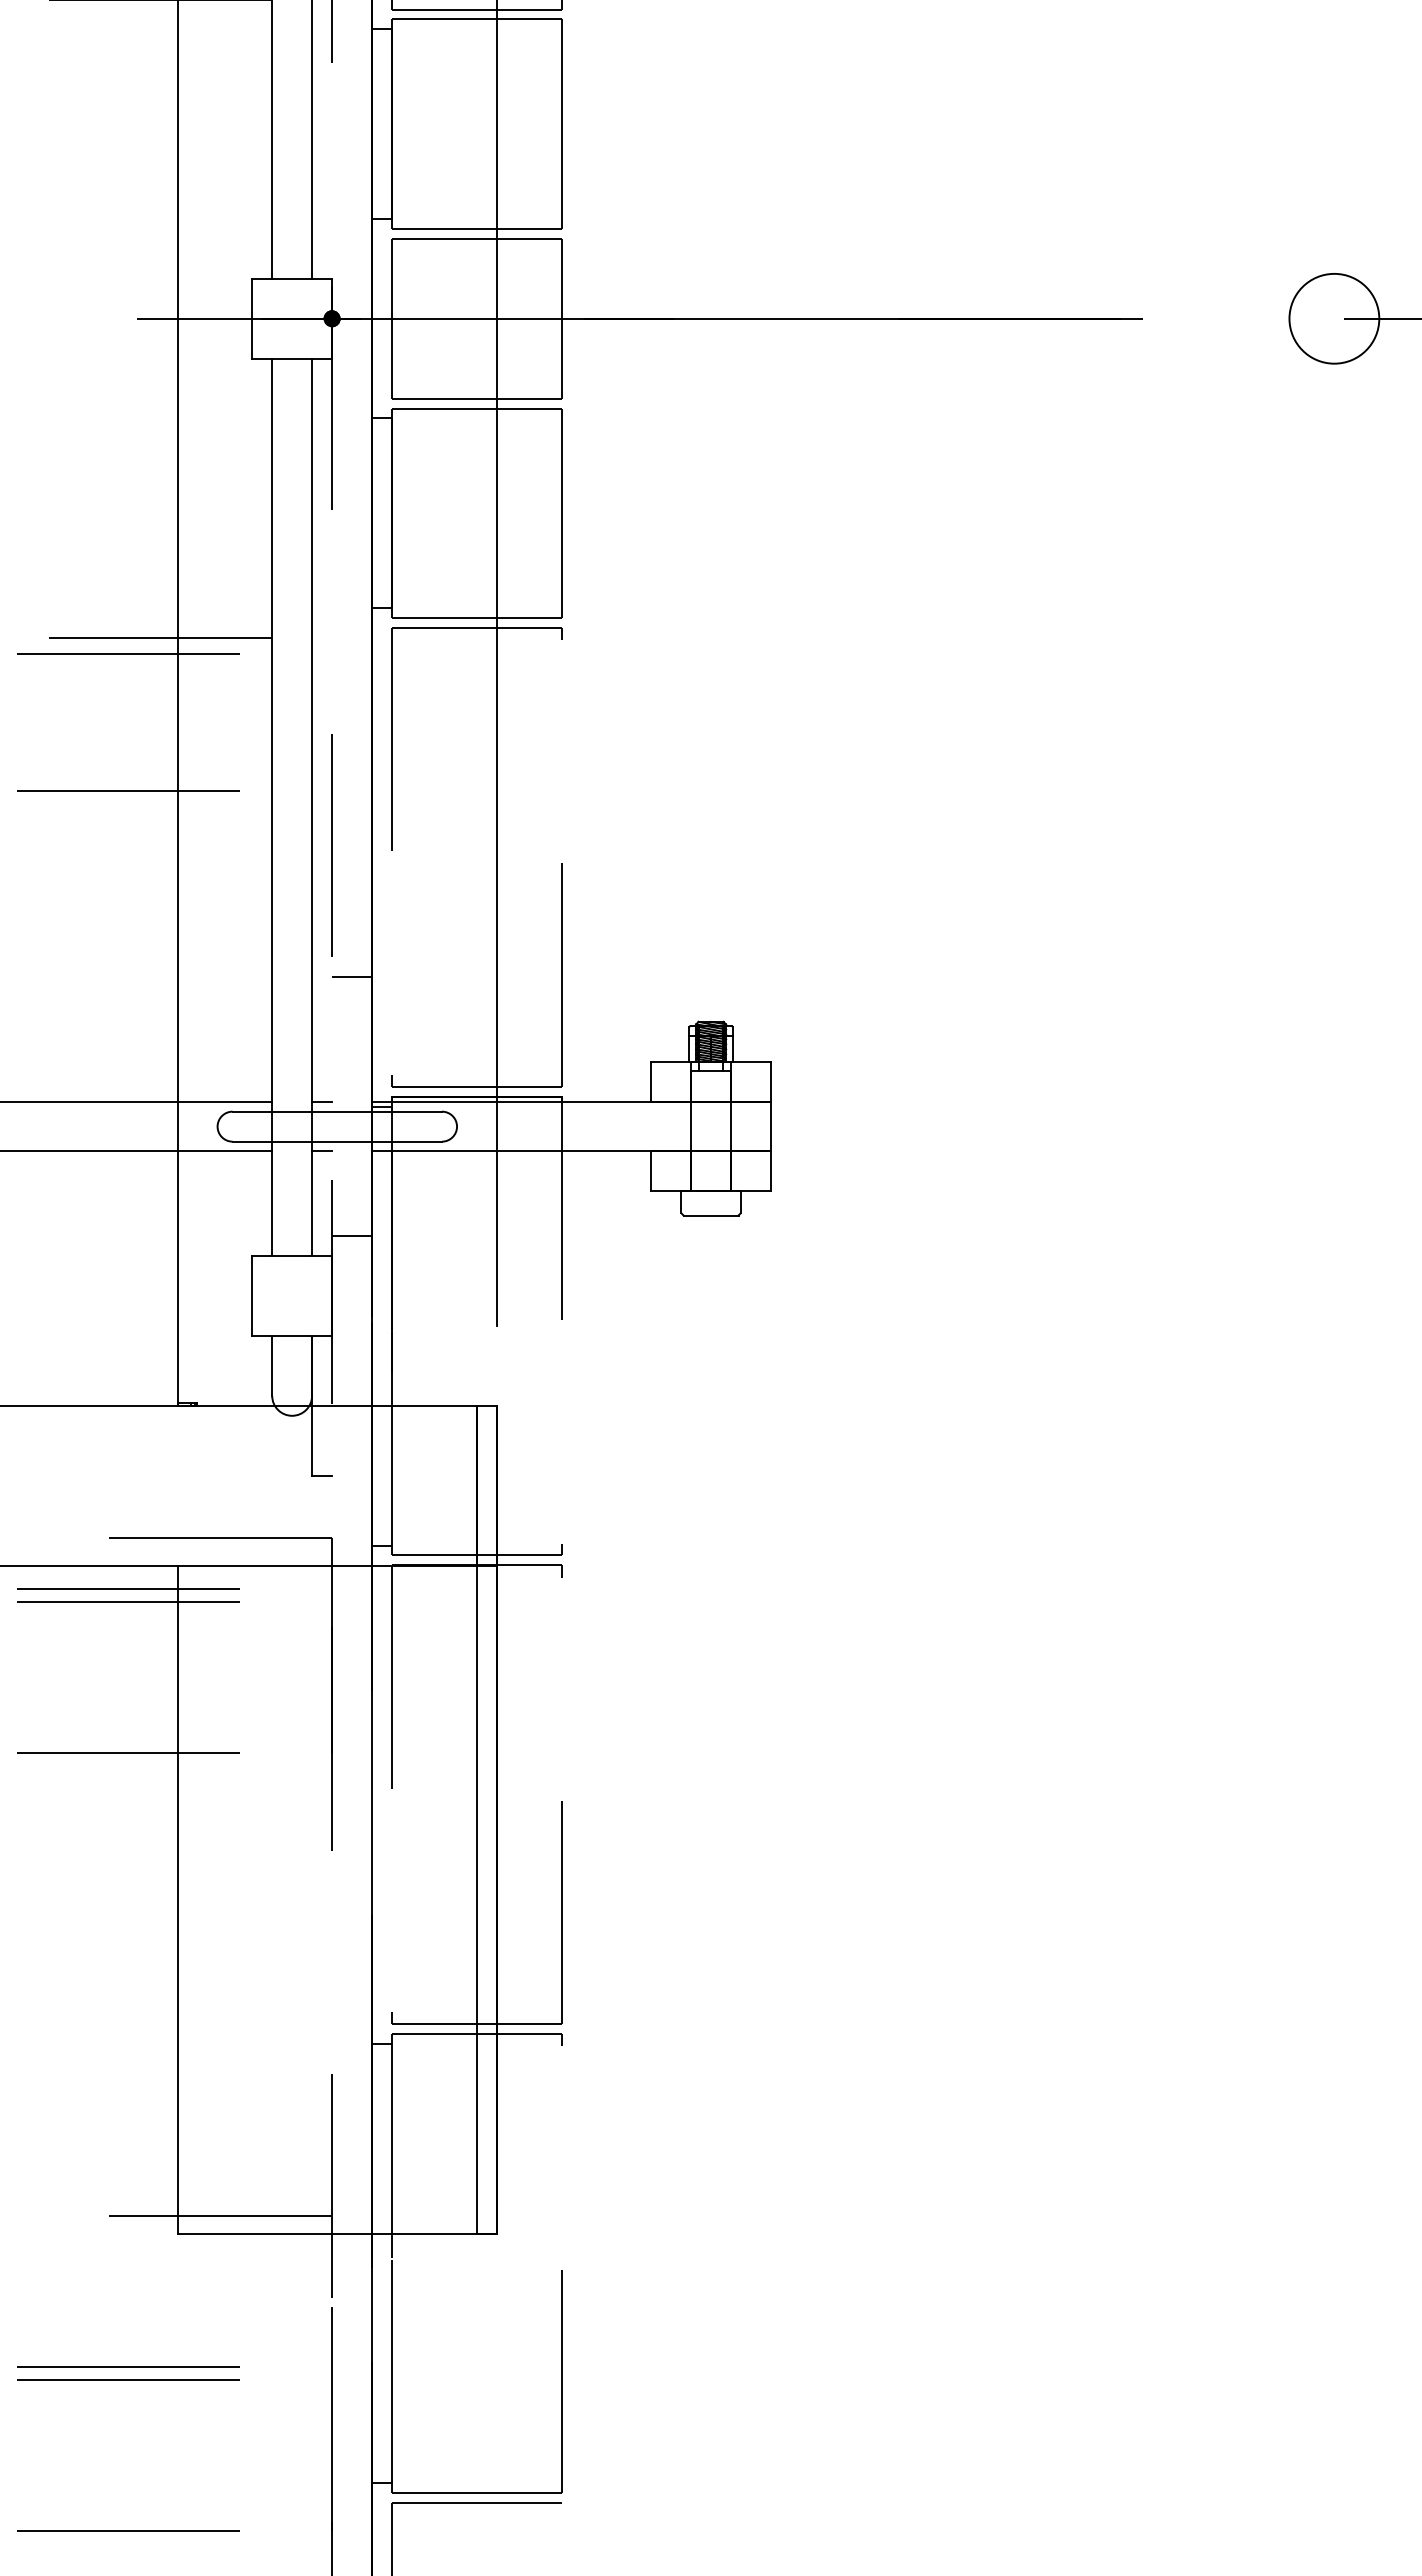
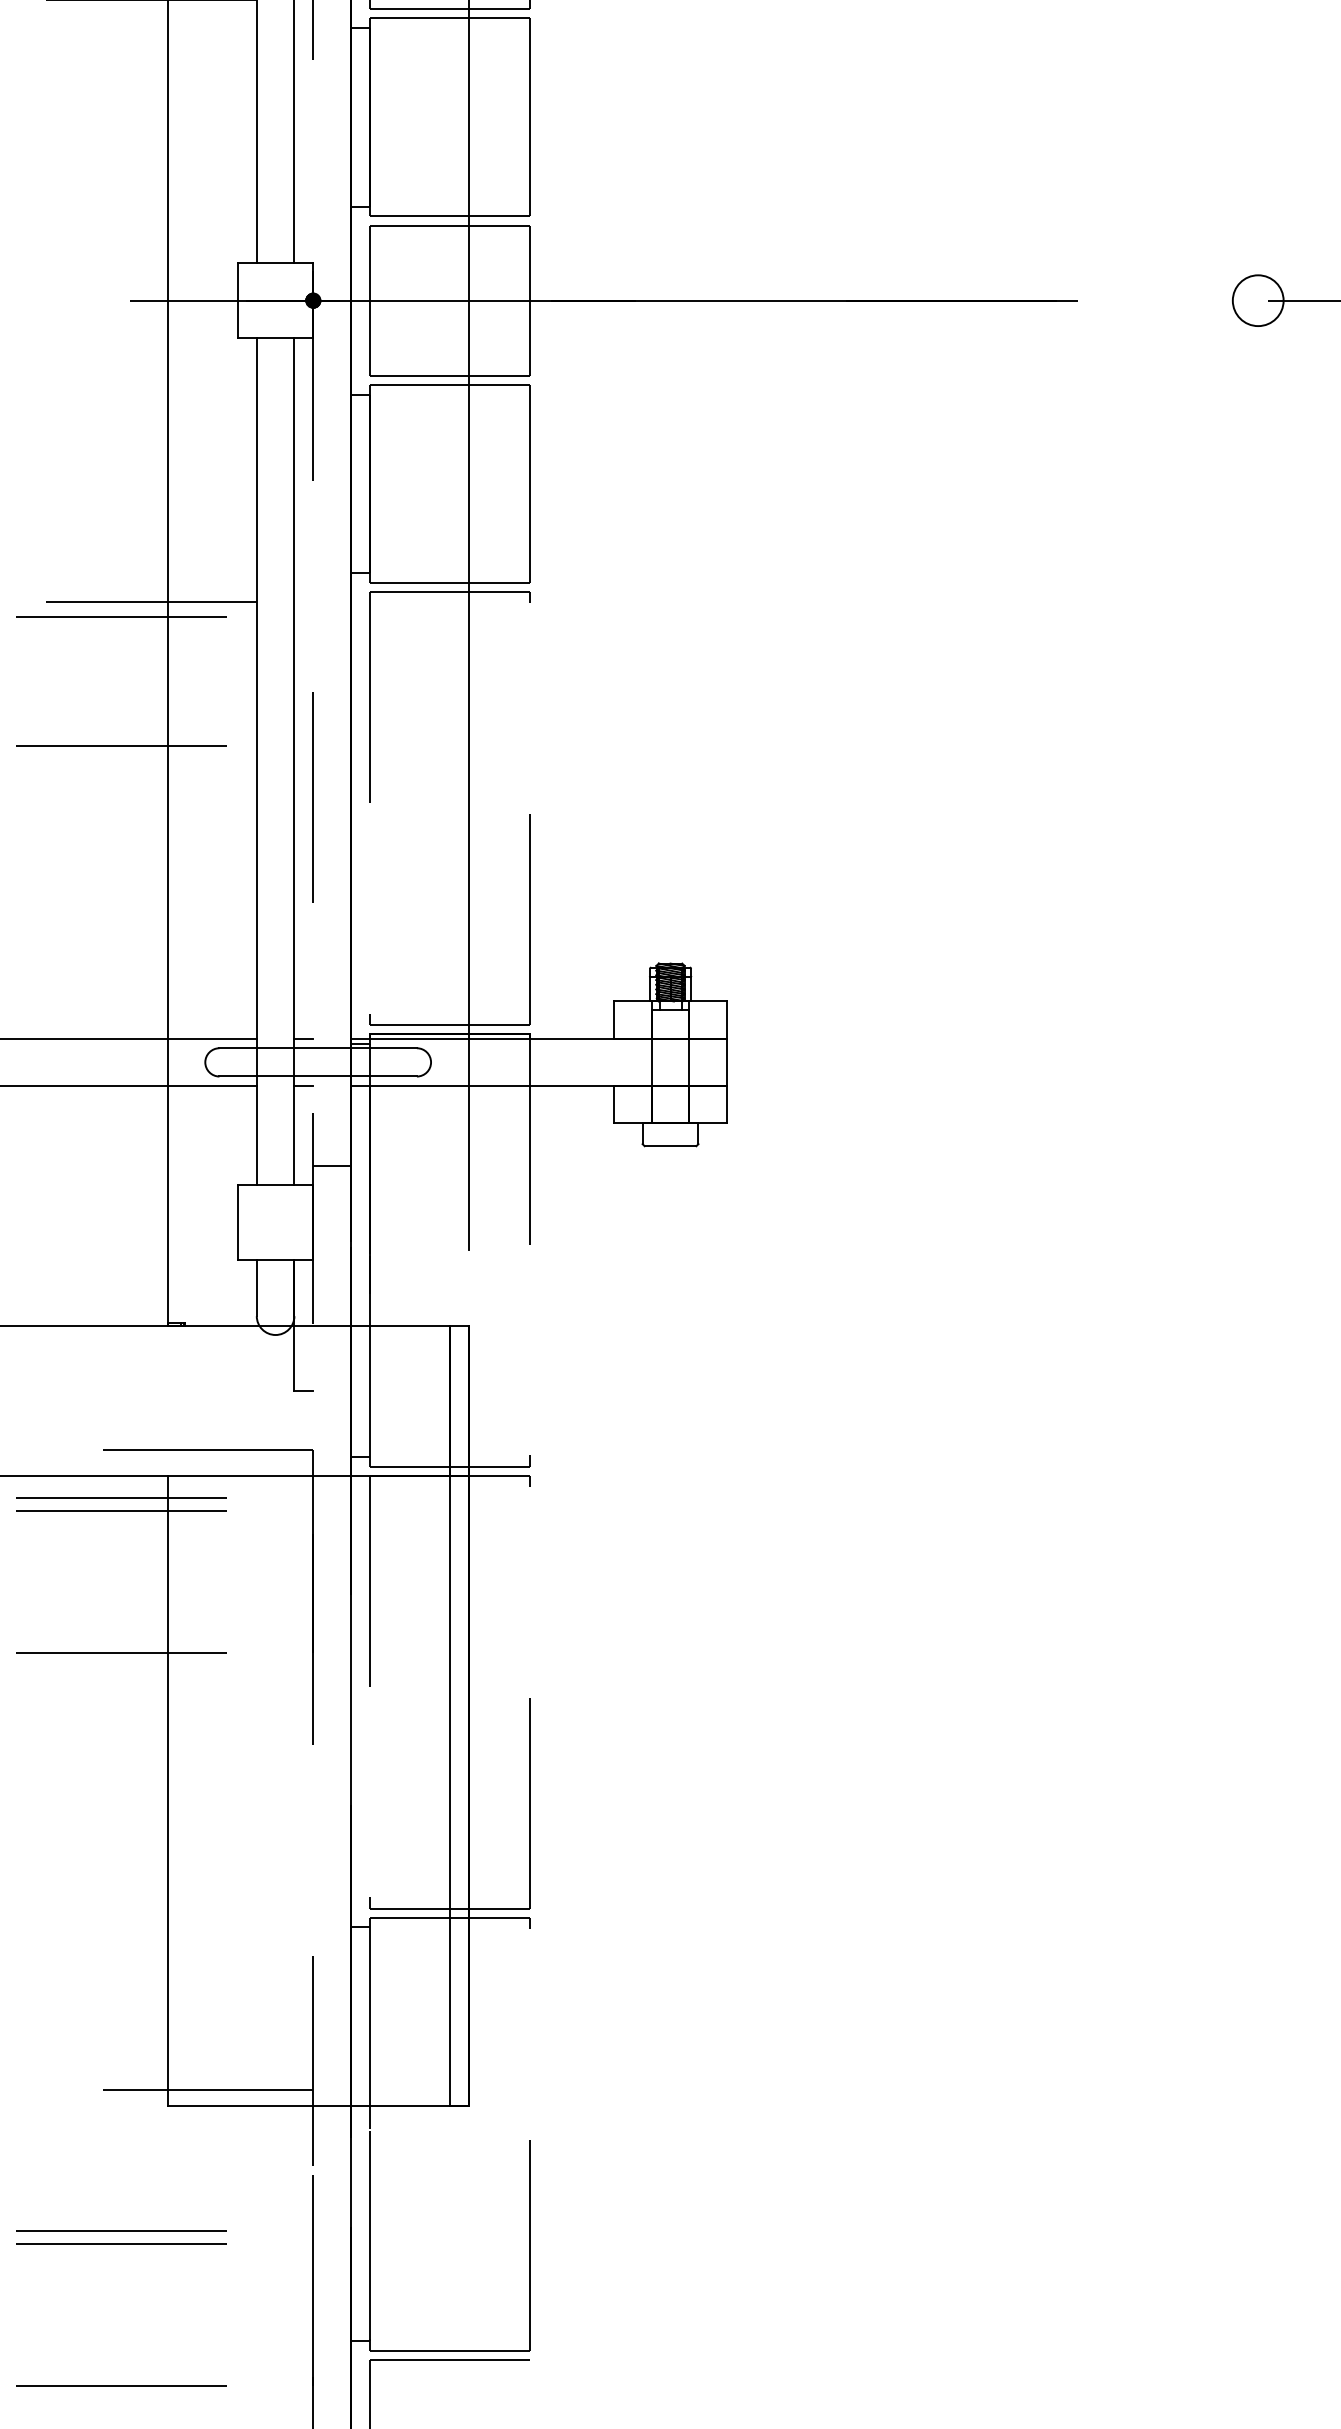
circle: (1334, 318) -> (1258, 300), size x0.6
line: (351, 976) -> (331, 920), removed

